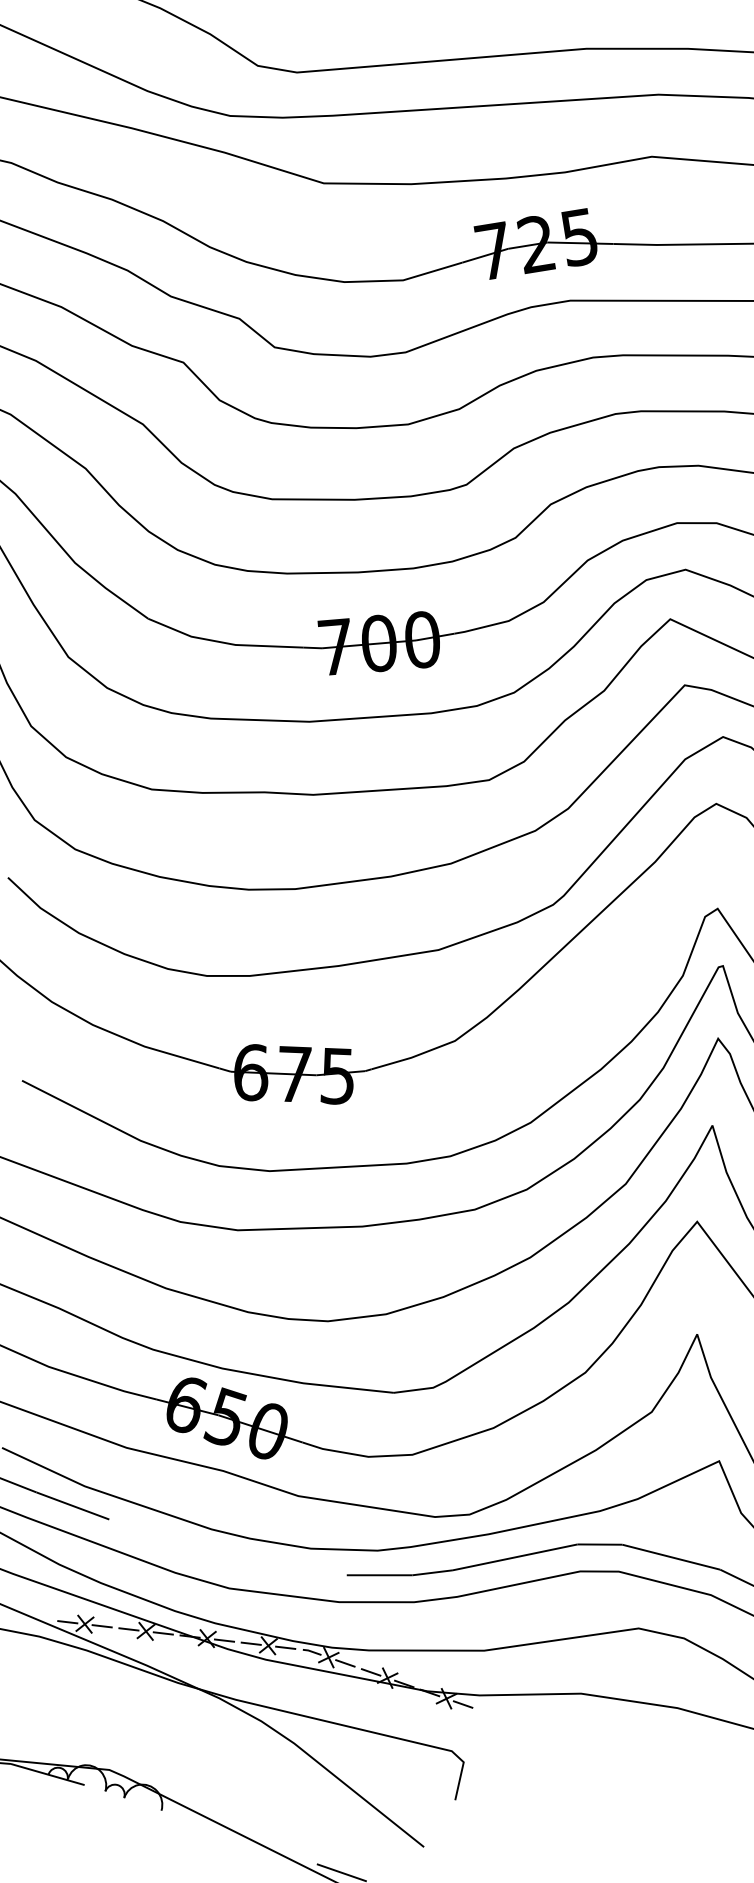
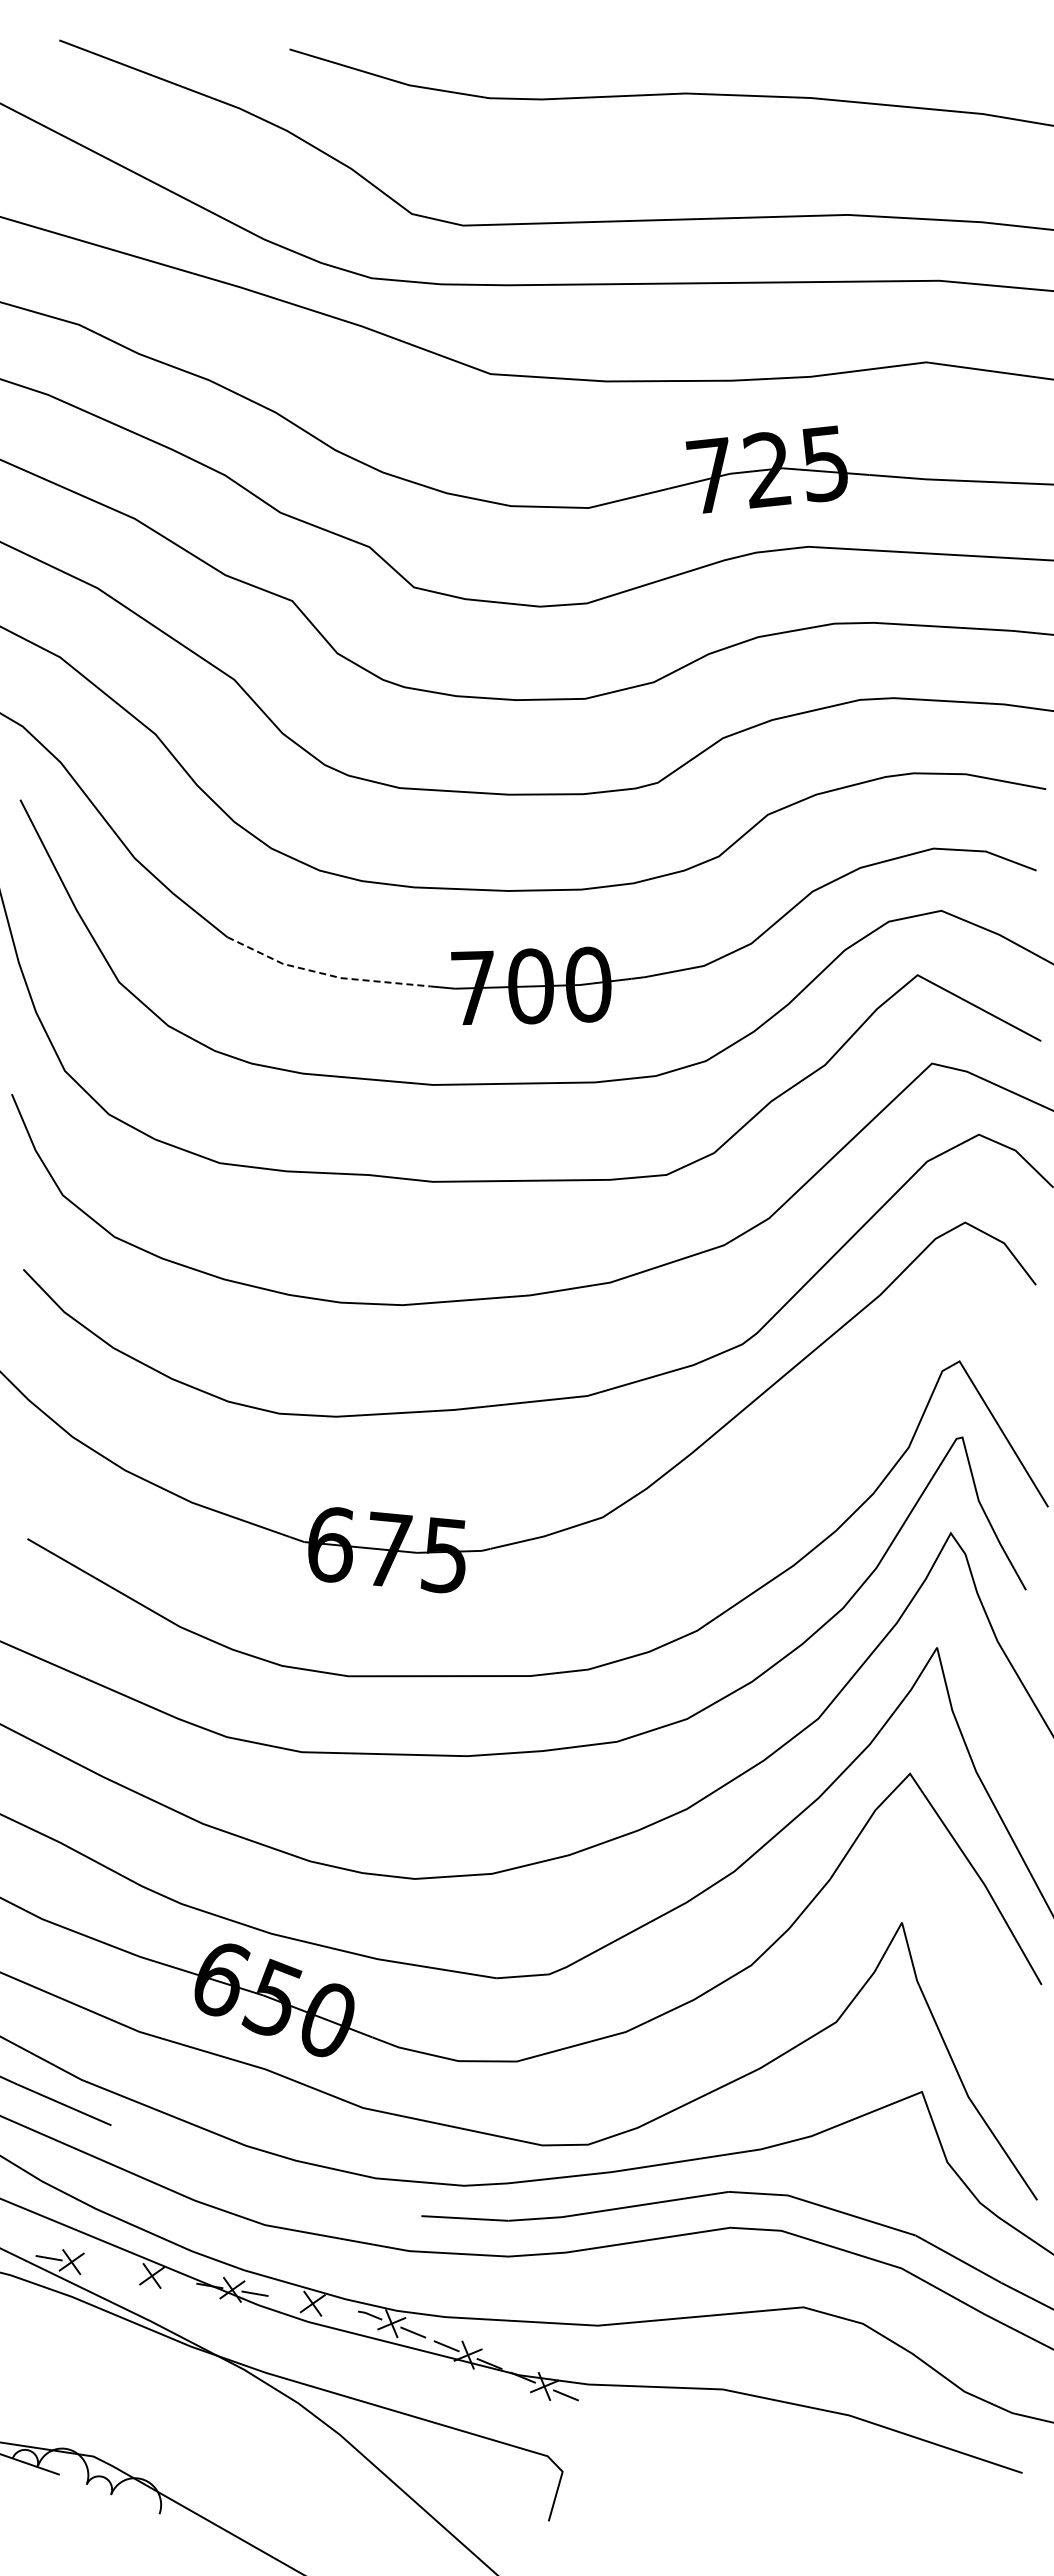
line: (223, 642) -> (325, 974), solid -> dashed
line: (101, 1625) -> (93, 2265), removed
line: (128, 1628) -> (129, 2271), removed
line: (163, 1633) -> (174, 2279), removed
line: (250, 1643) -> (289, 2299), removed
line: (284, 1647) -> (334, 2307), removed

